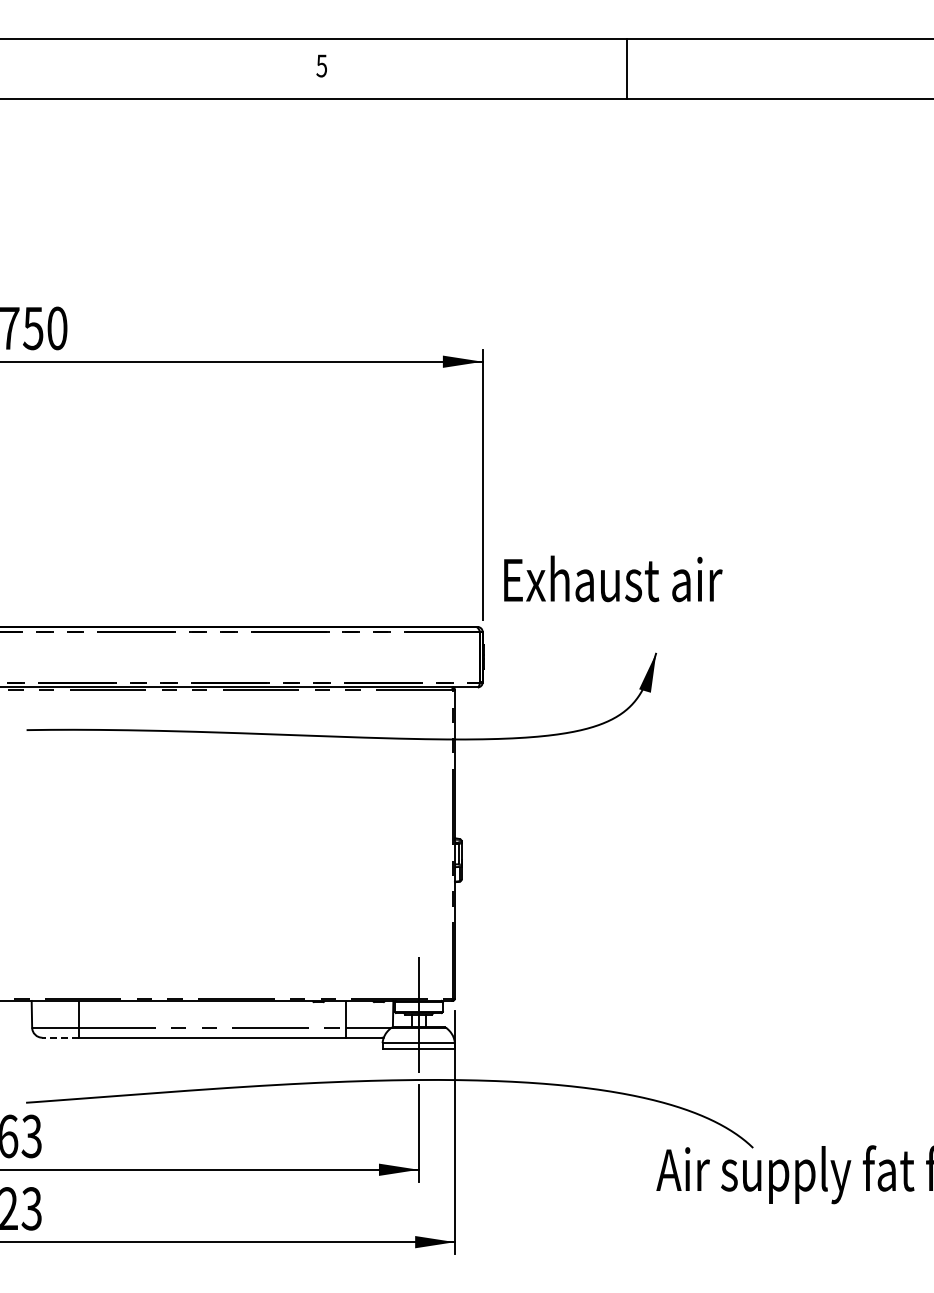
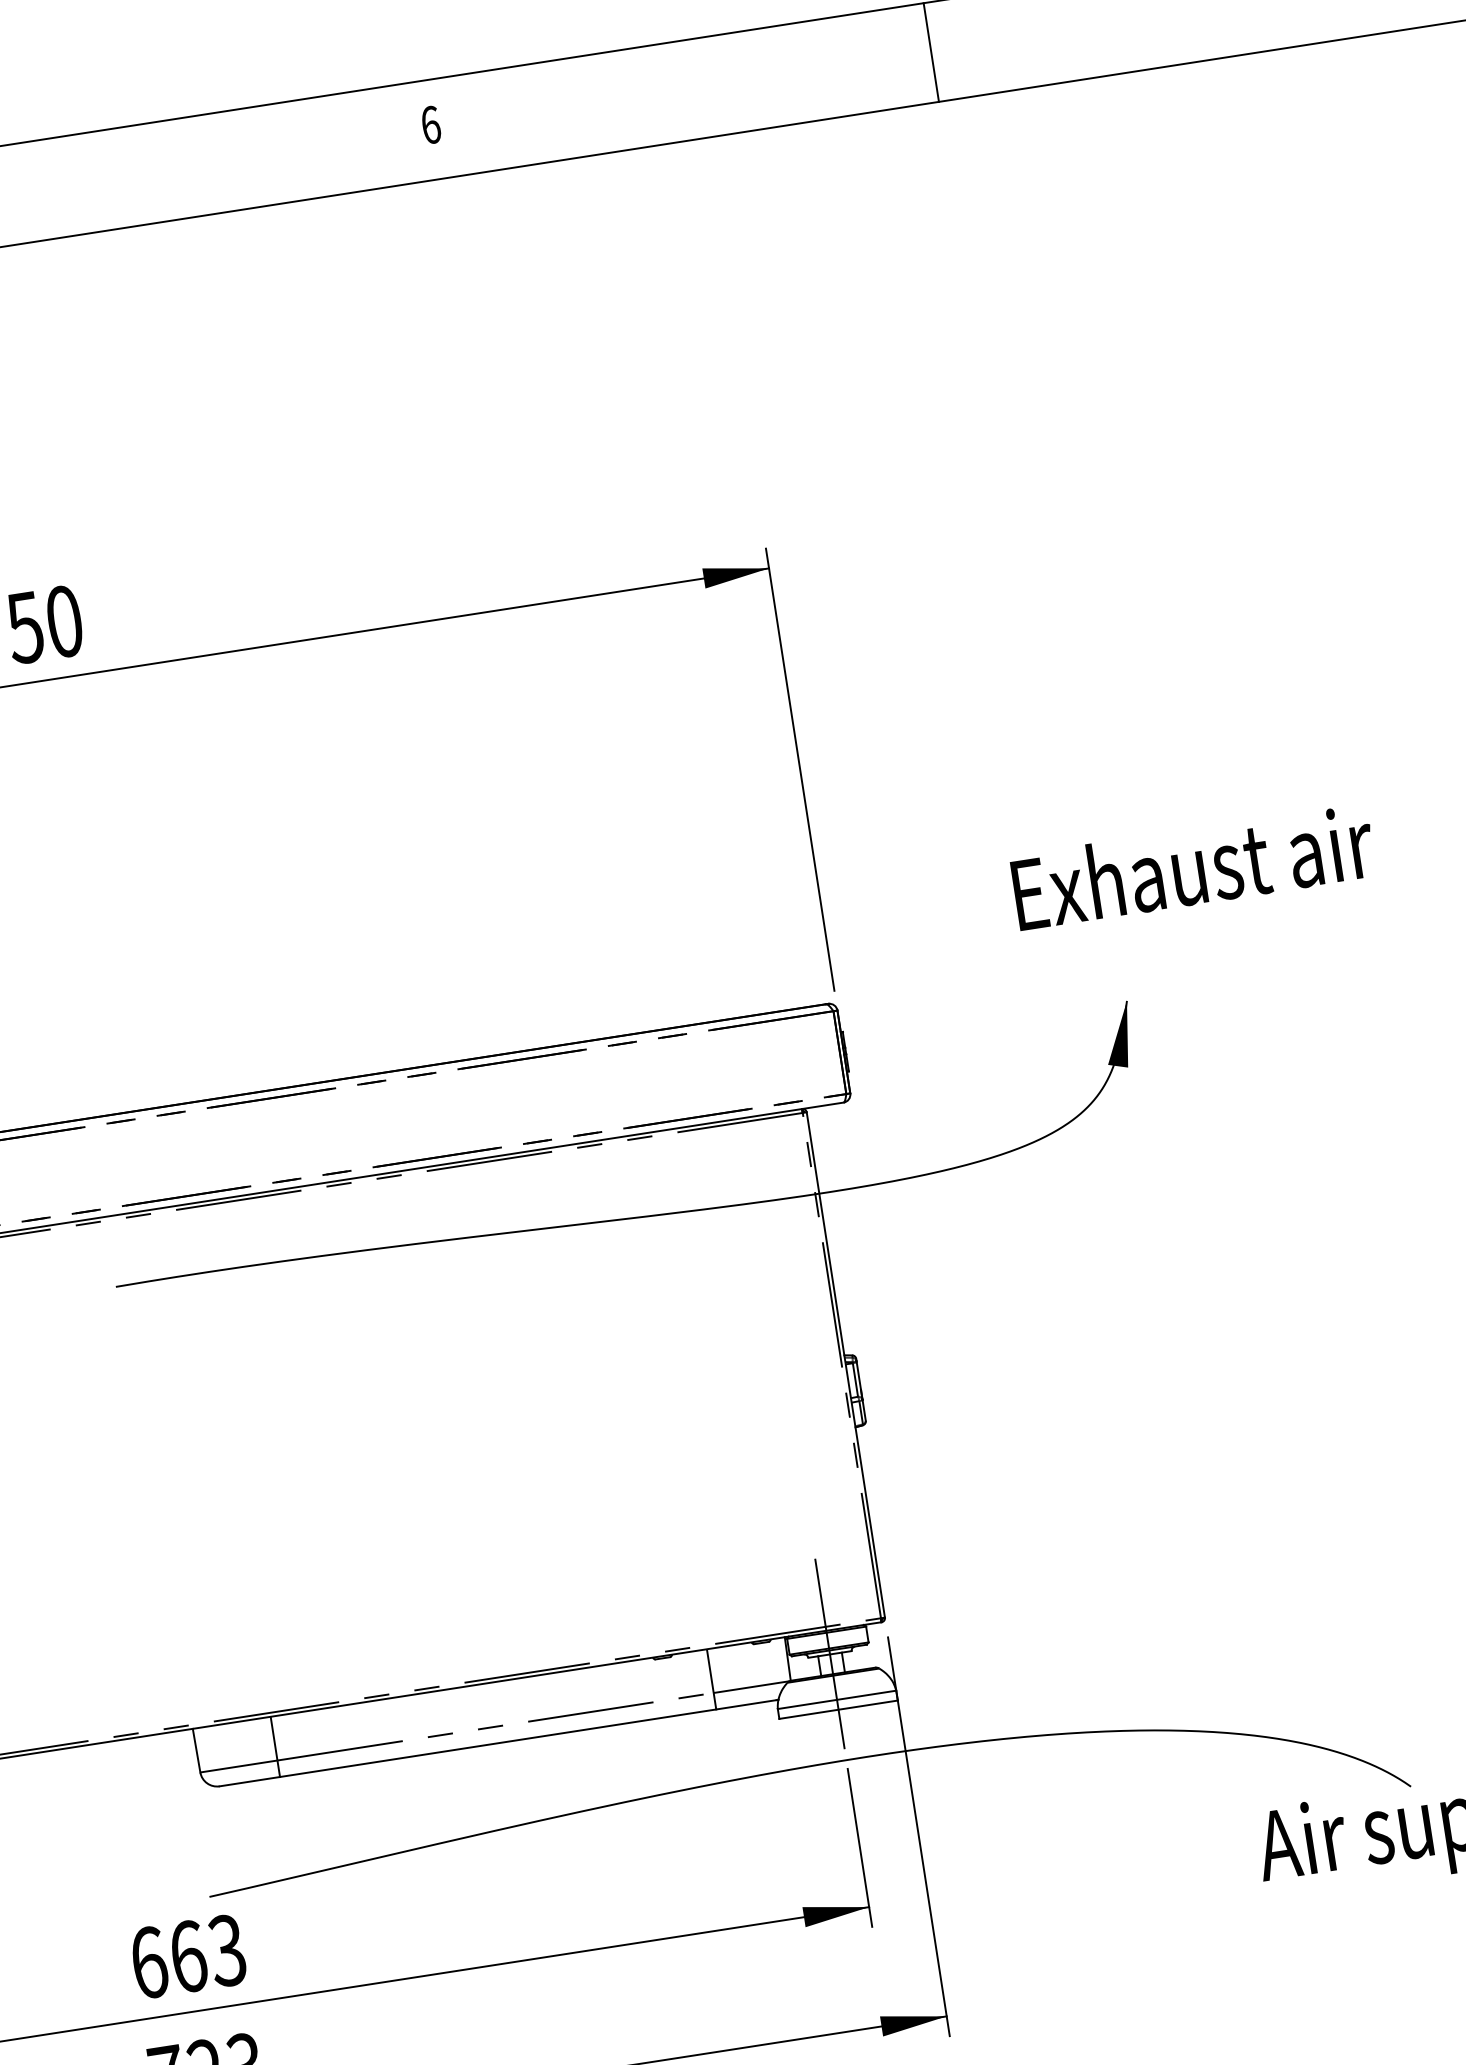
text: (321, 65) -> (430, 124), 5 -> 6
text: (613, 578) -> (1193, 865), moved
line: (60, 1037) -> (249, 1781), dashed -> solid

